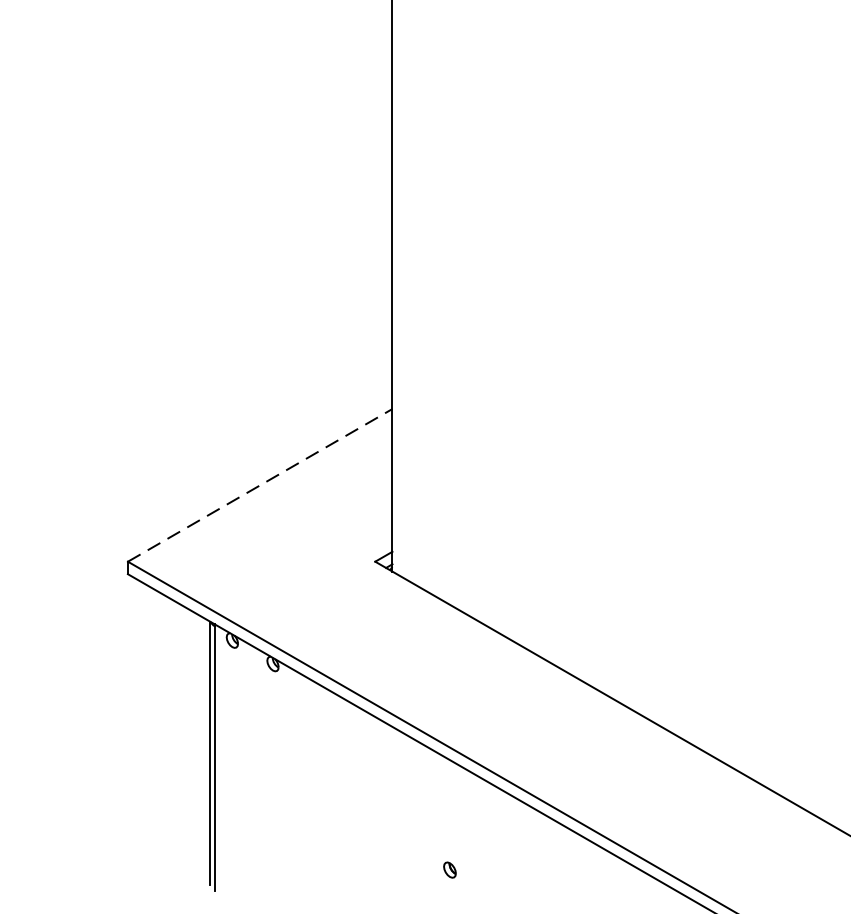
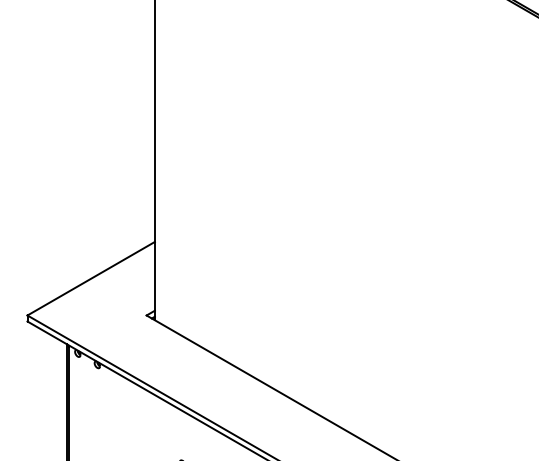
line: (260, 484) -> (91, 278), dashed -> solid

